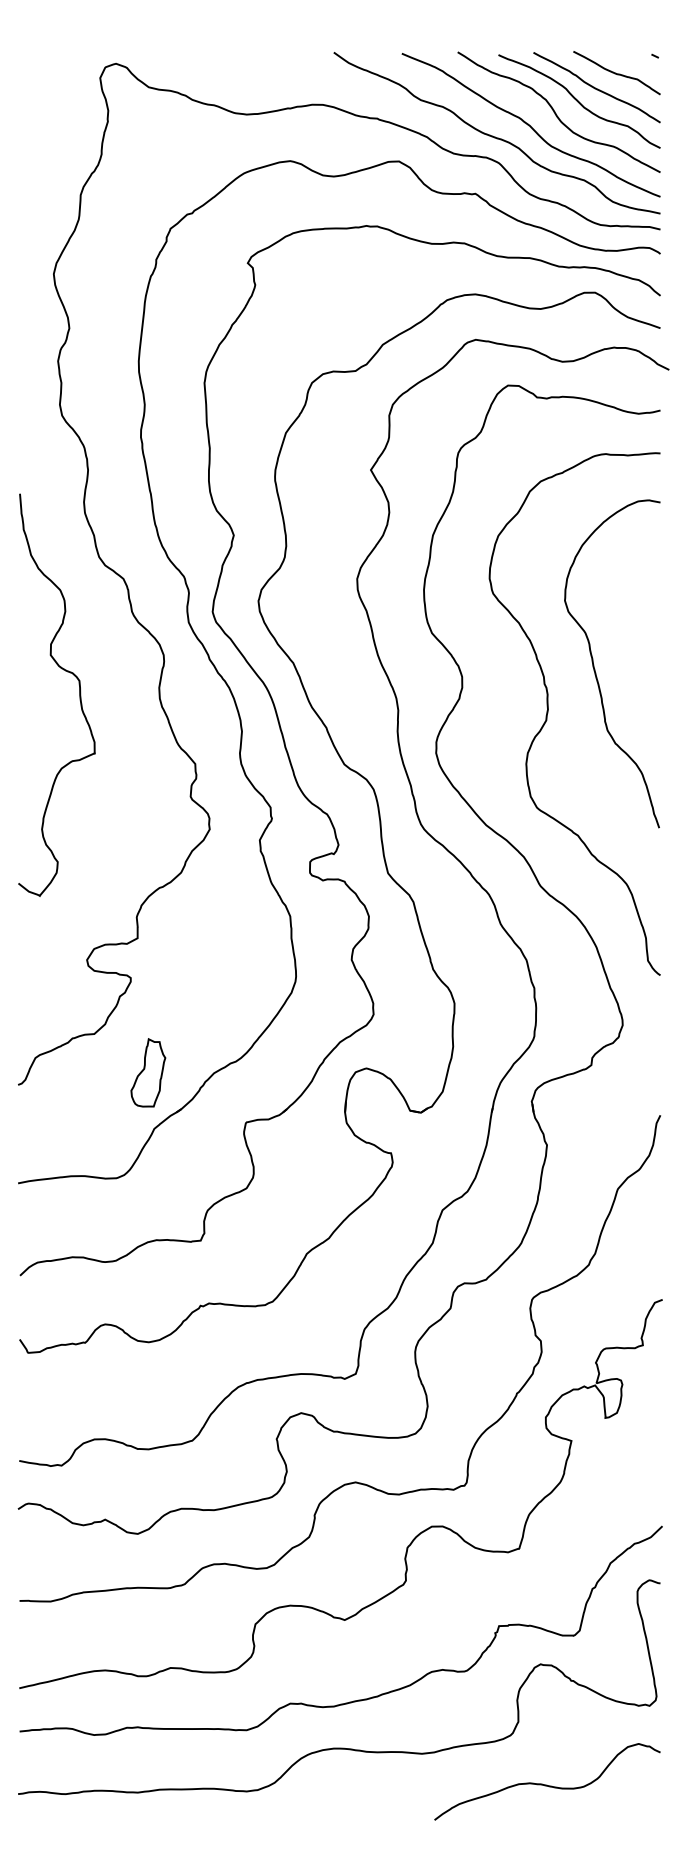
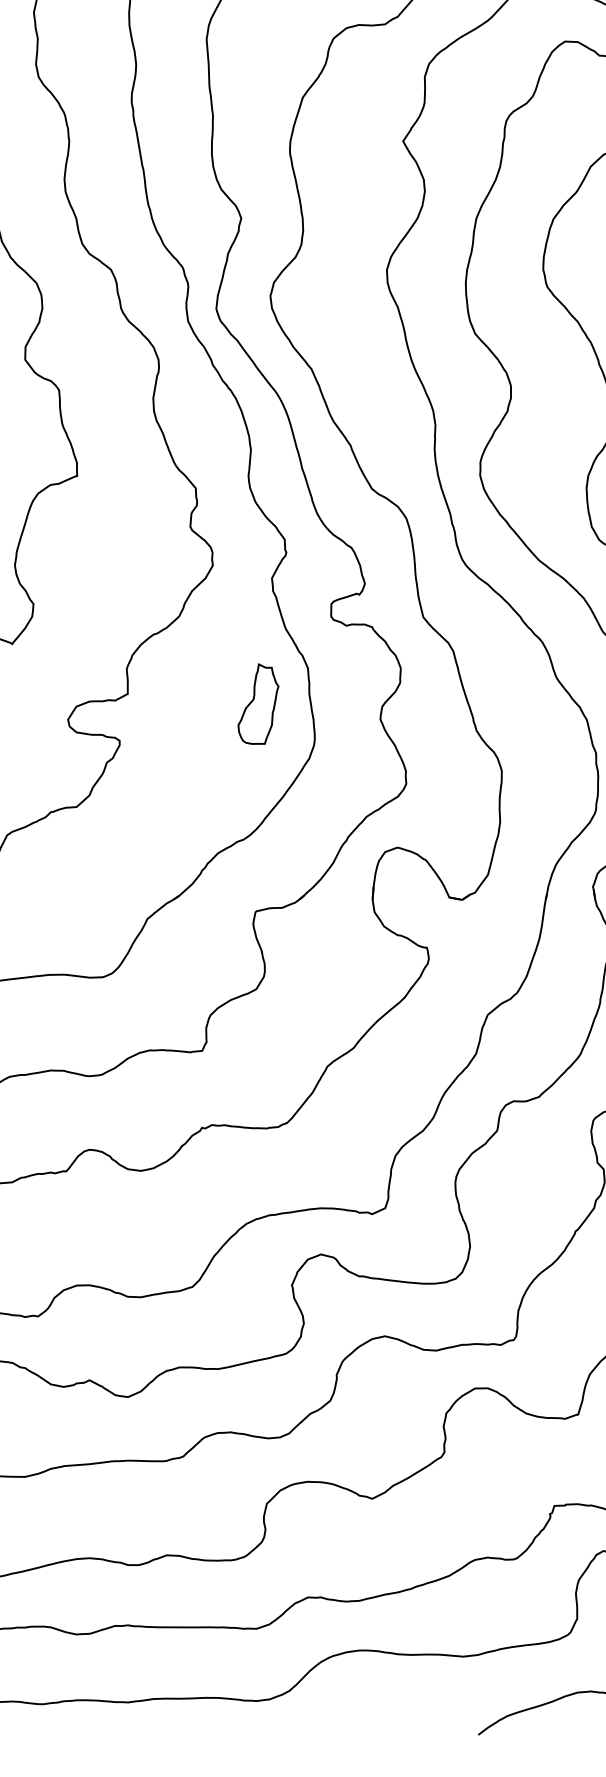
part: (148, 1072) -> (258, 703), moved

